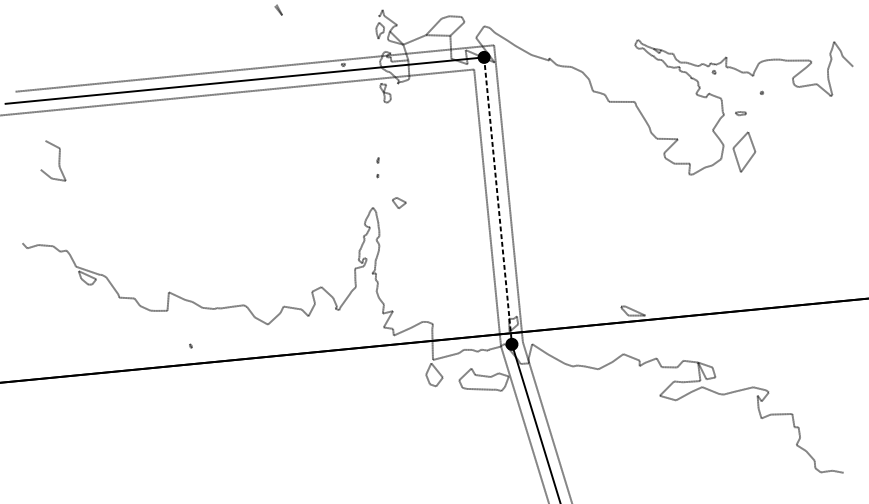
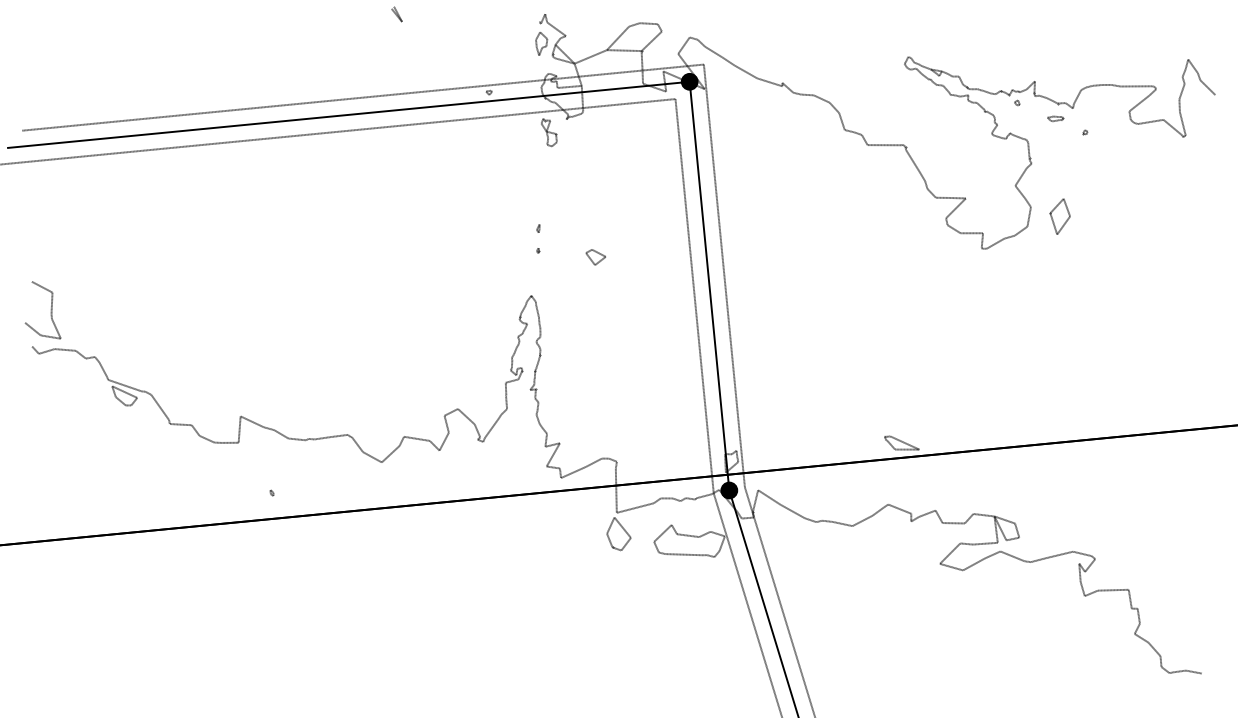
part: (740, 113) -> (1055, 118), moved
part: (743, 151) -> (1059, 216), size x0.62
curve: (58, 161) -> (50, 310), moved
line: (498, 201) -> (709, 286), dashed -> solid
part: (399, 203) -> (595, 257), moved

